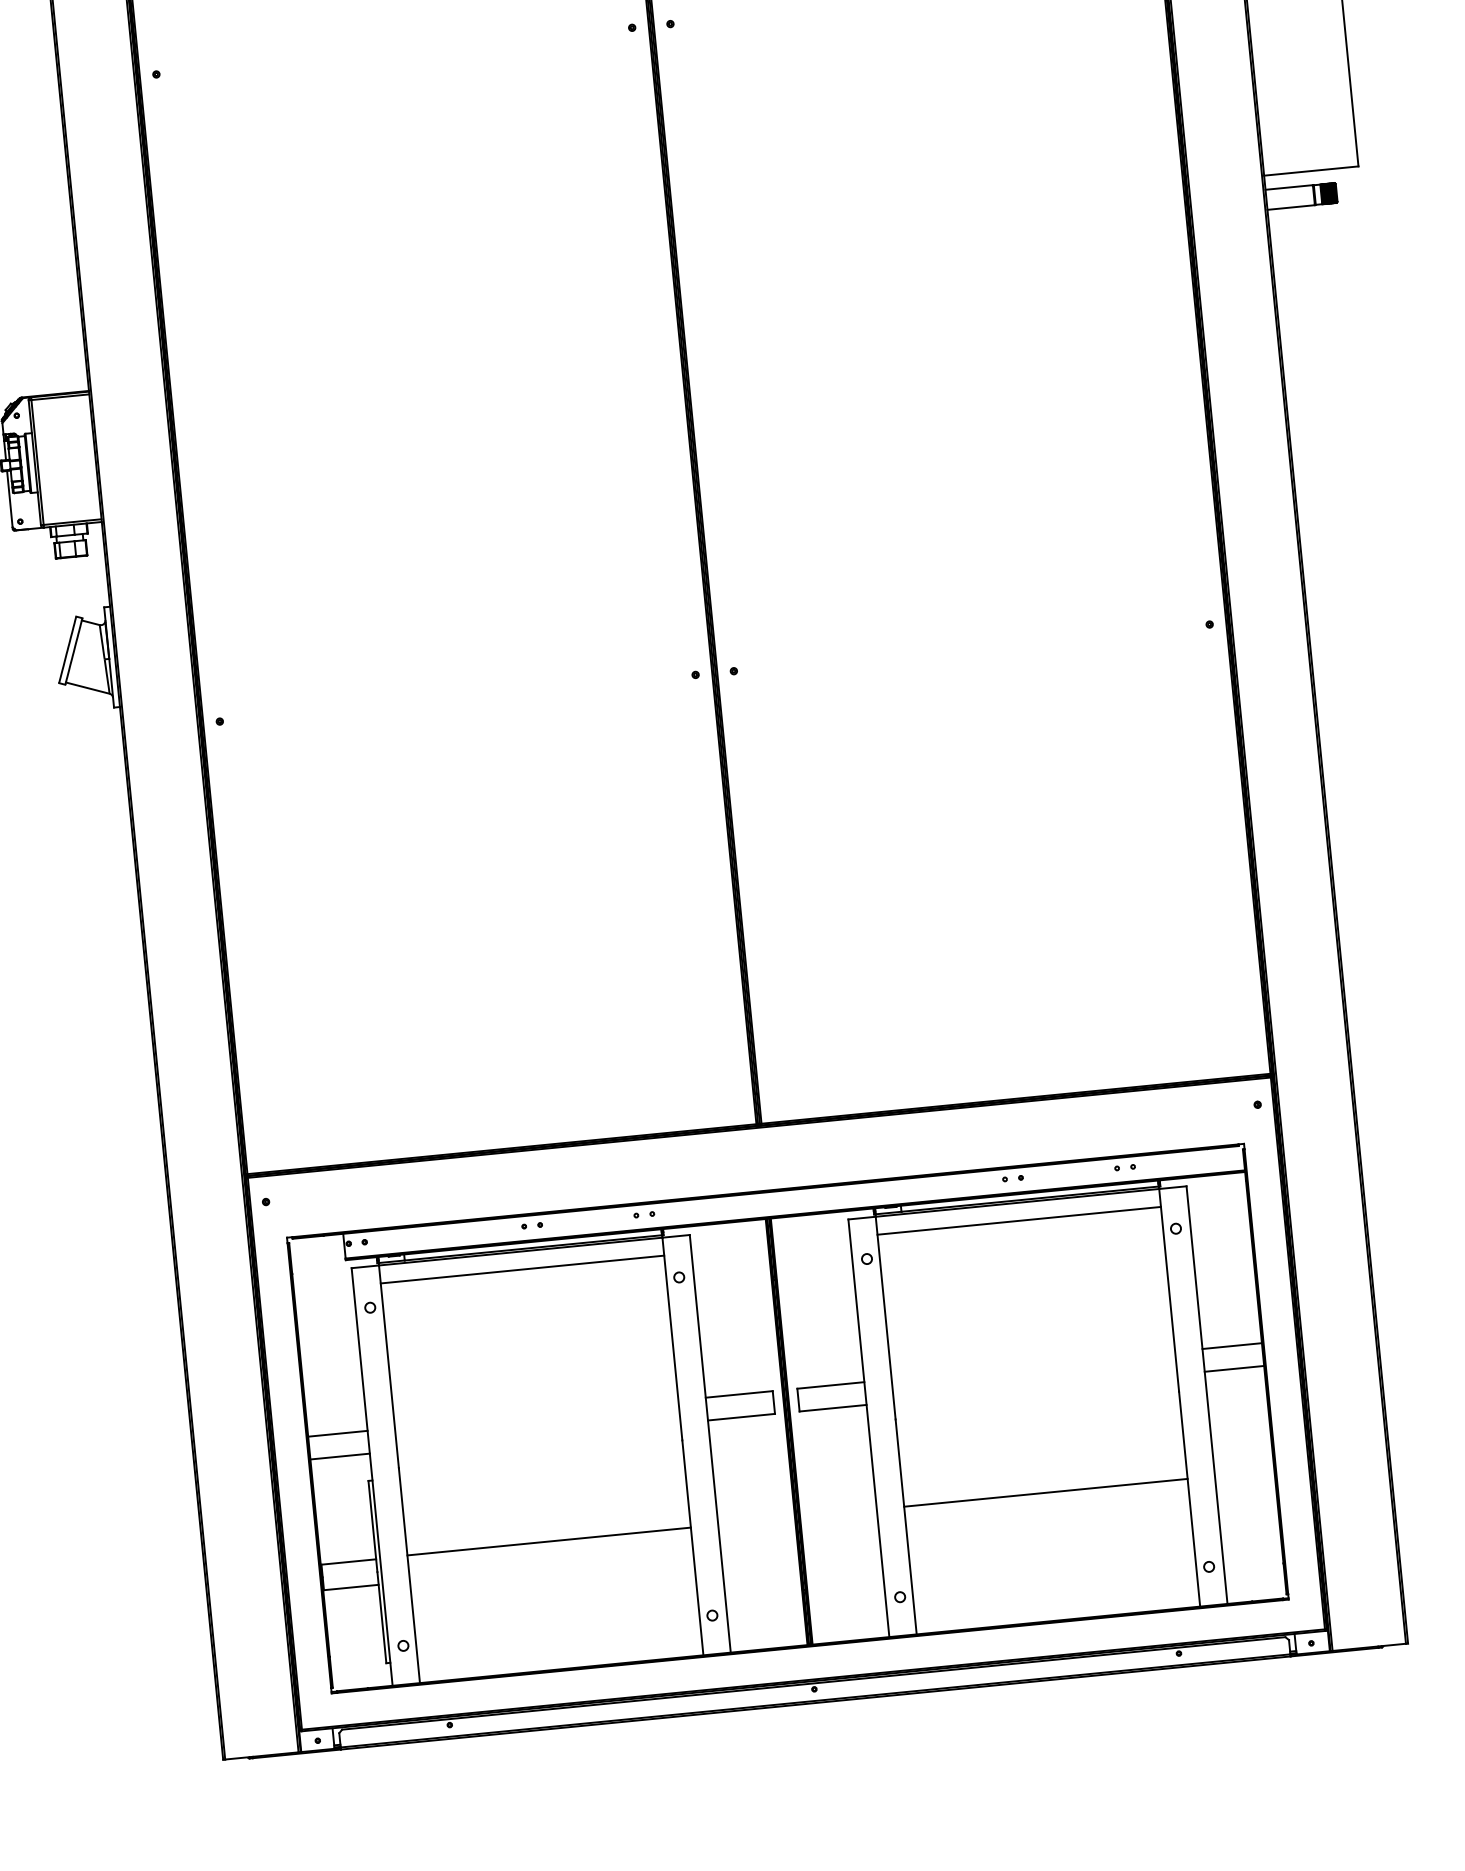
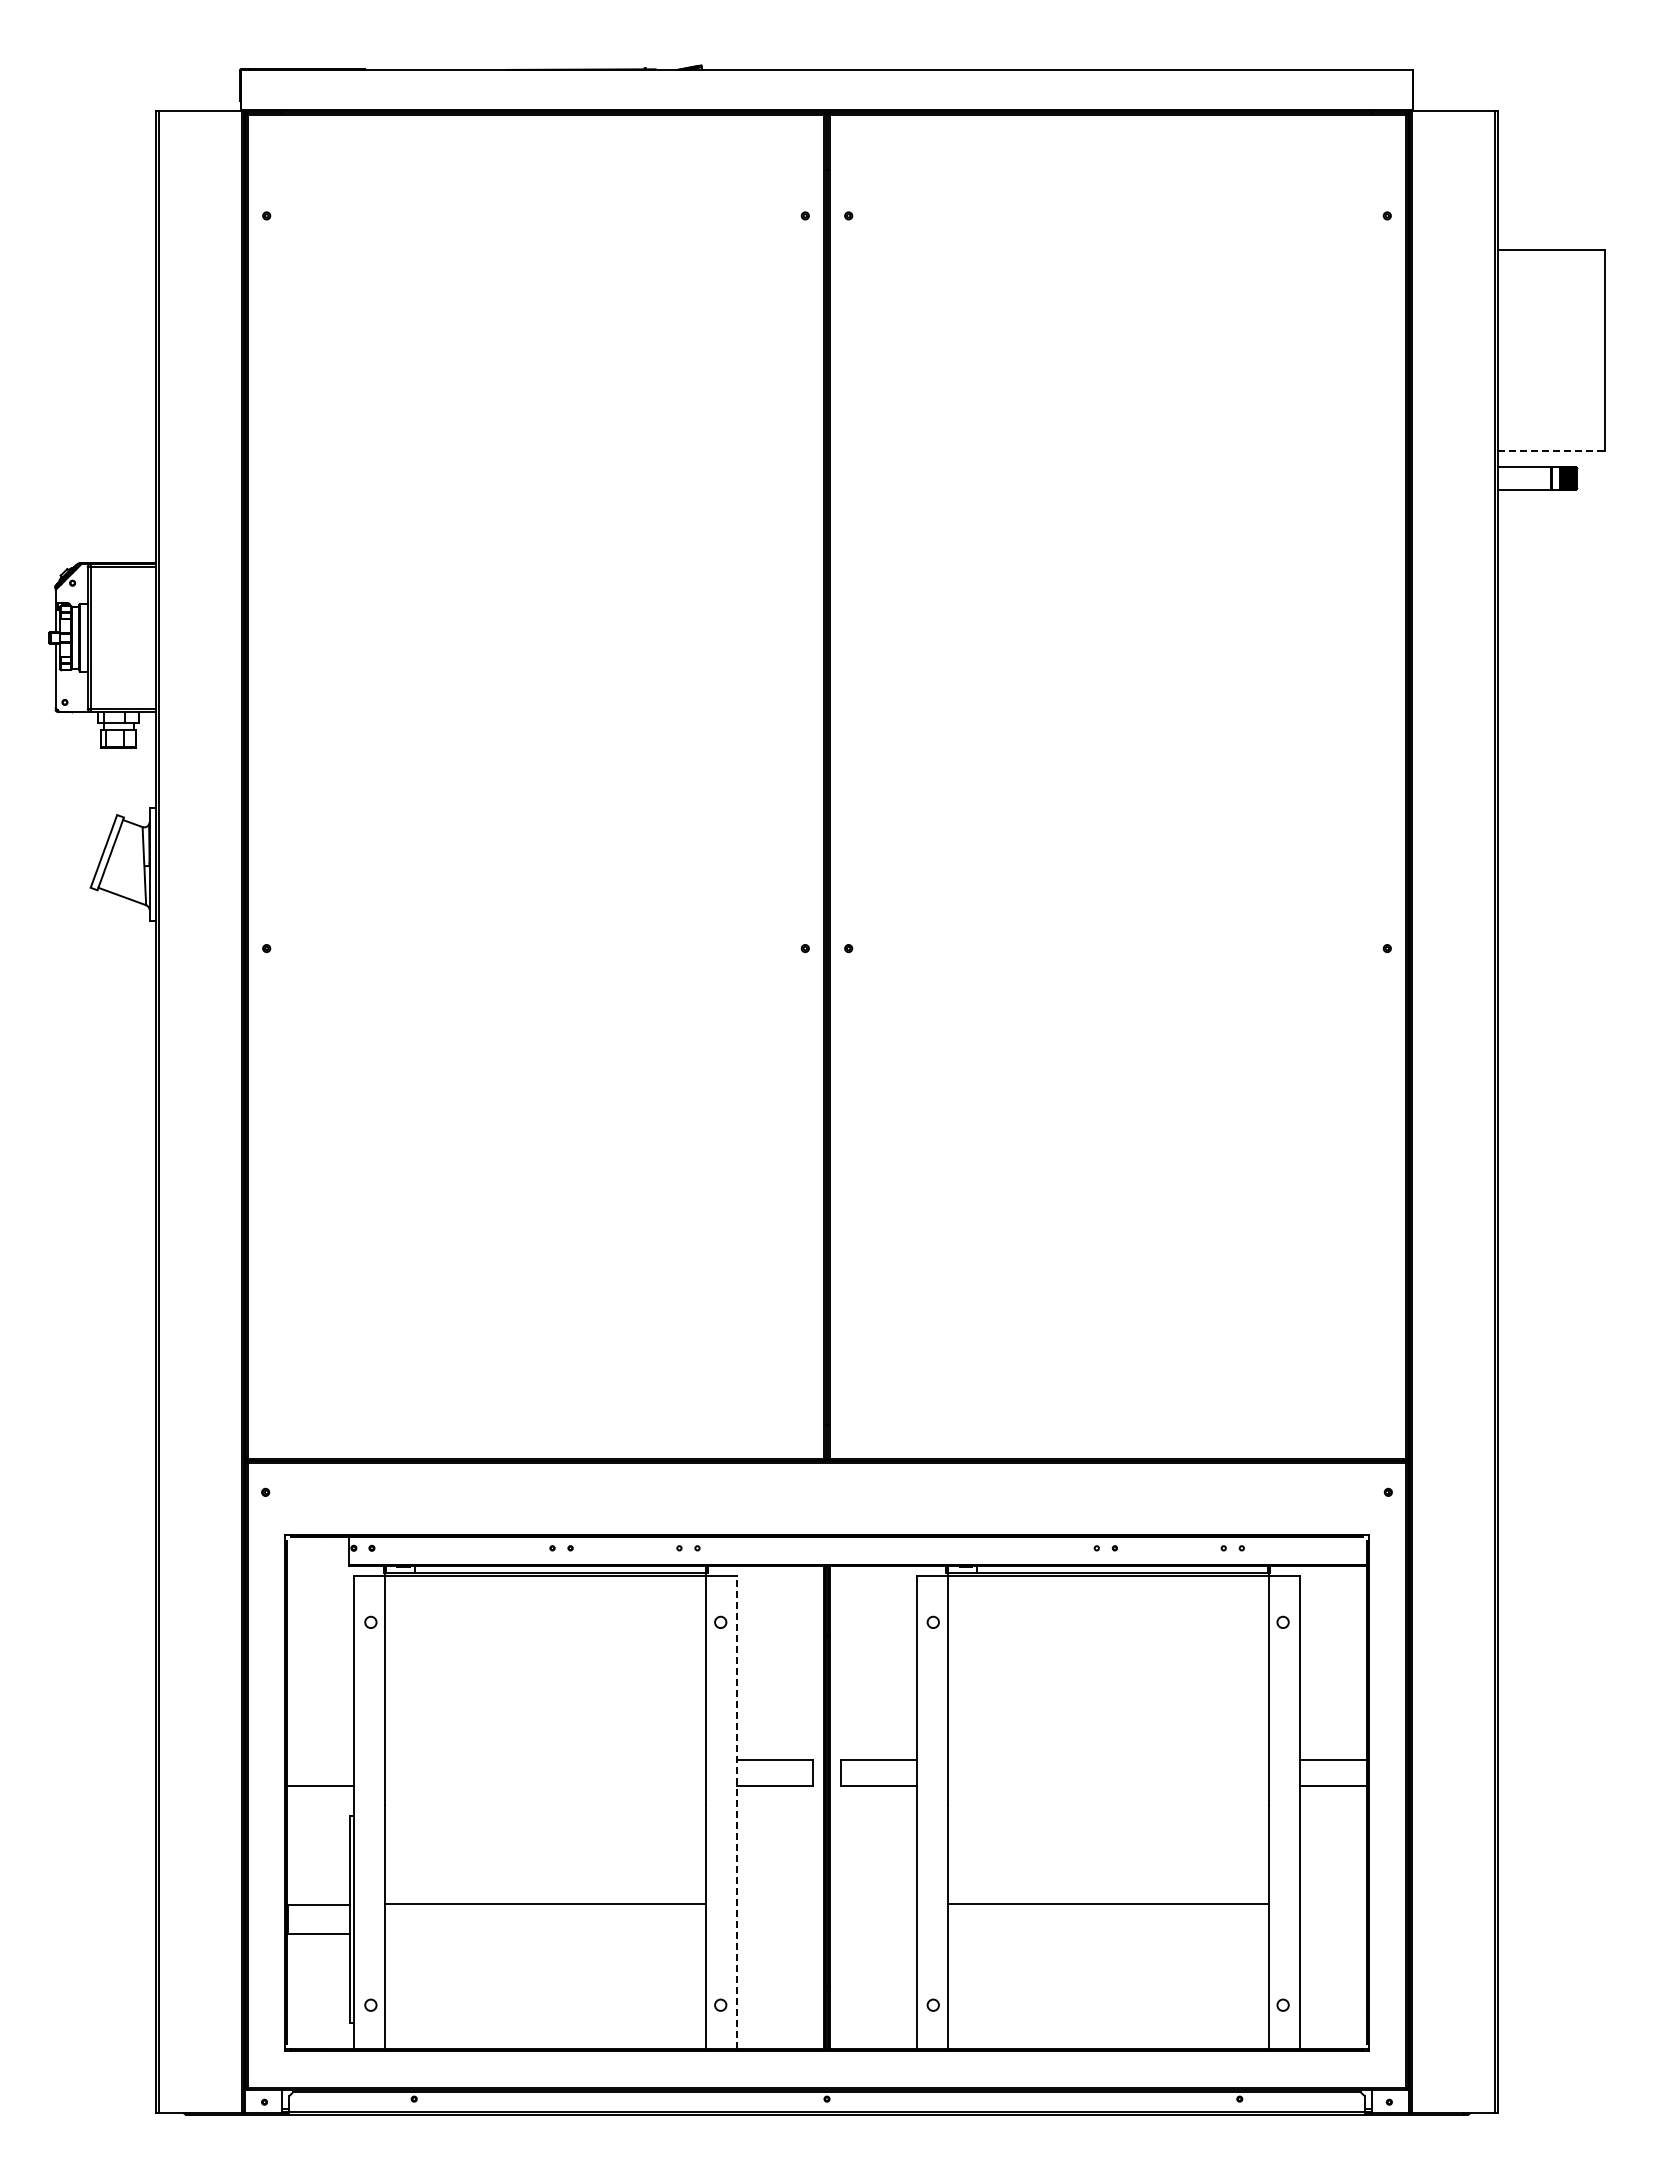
line: (1311, 171) -> (1551, 451), solid -> dashed
line: (1018, 1221) -> (1107, 1596), removed
line: (522, 1269) -> (545, 1596), removed
line: (337, 1434) -> (320, 1760), removed
line: (710, 1443) -> (737, 1811), solid -> dashed

